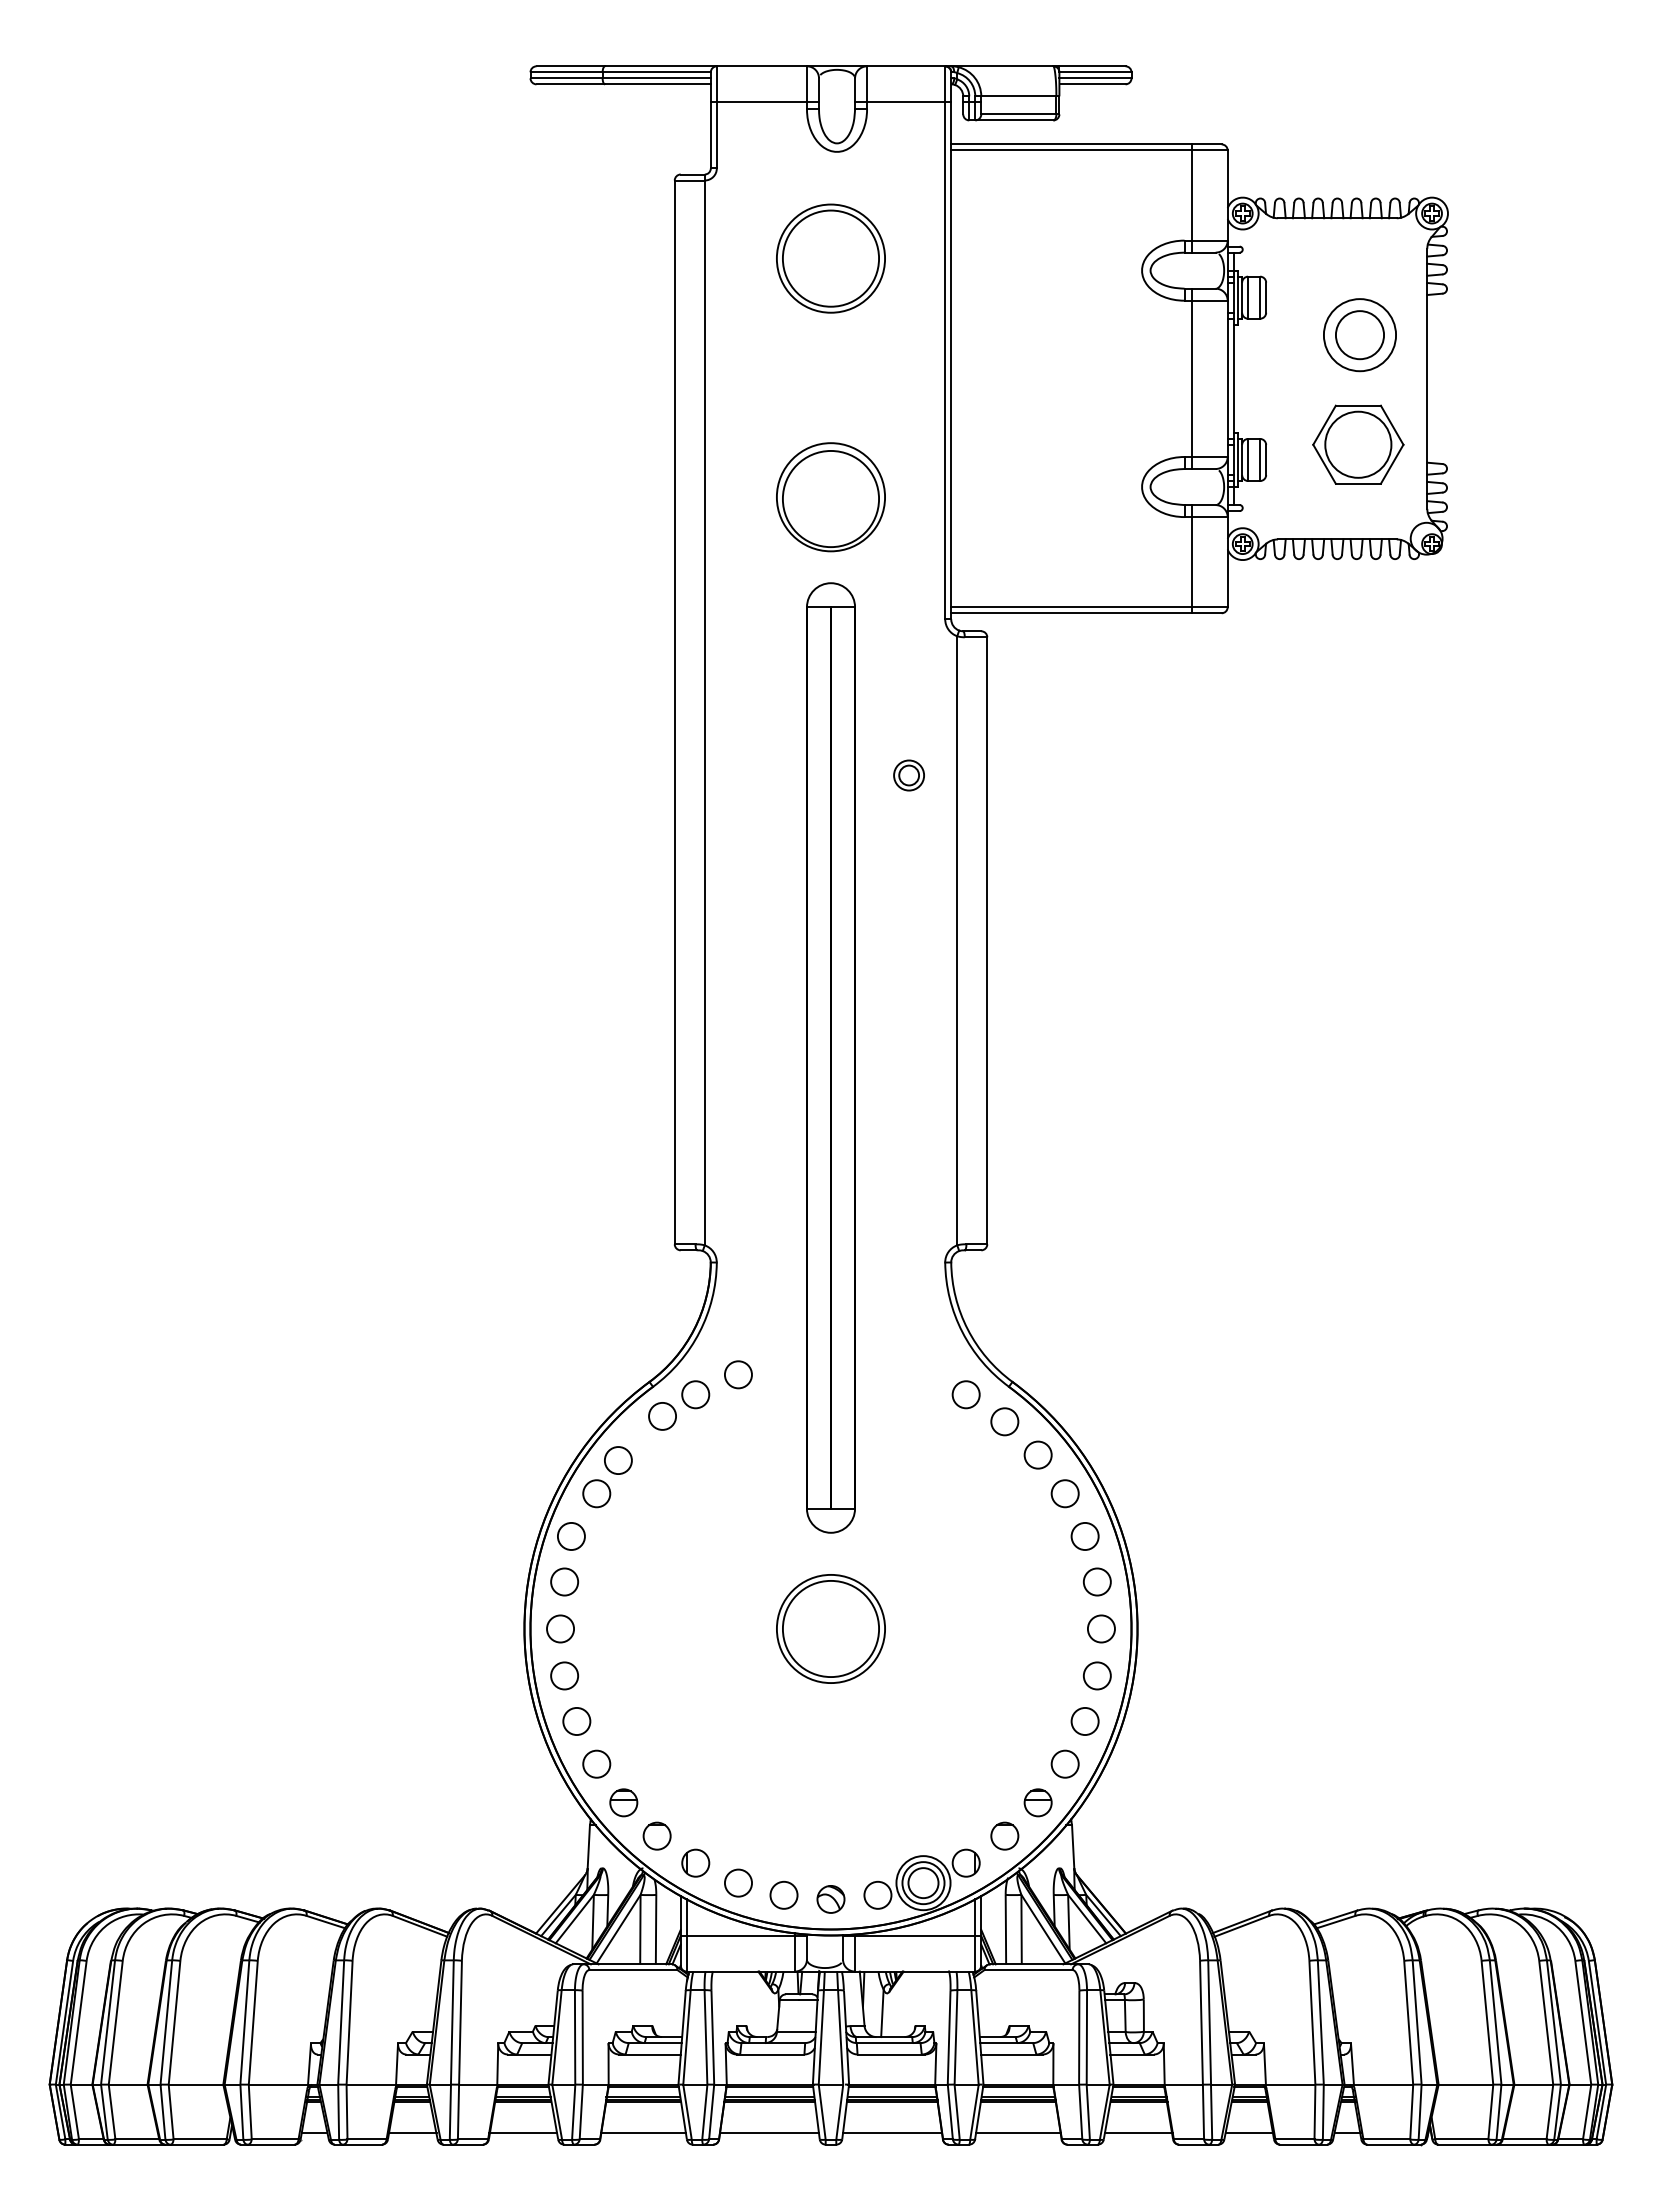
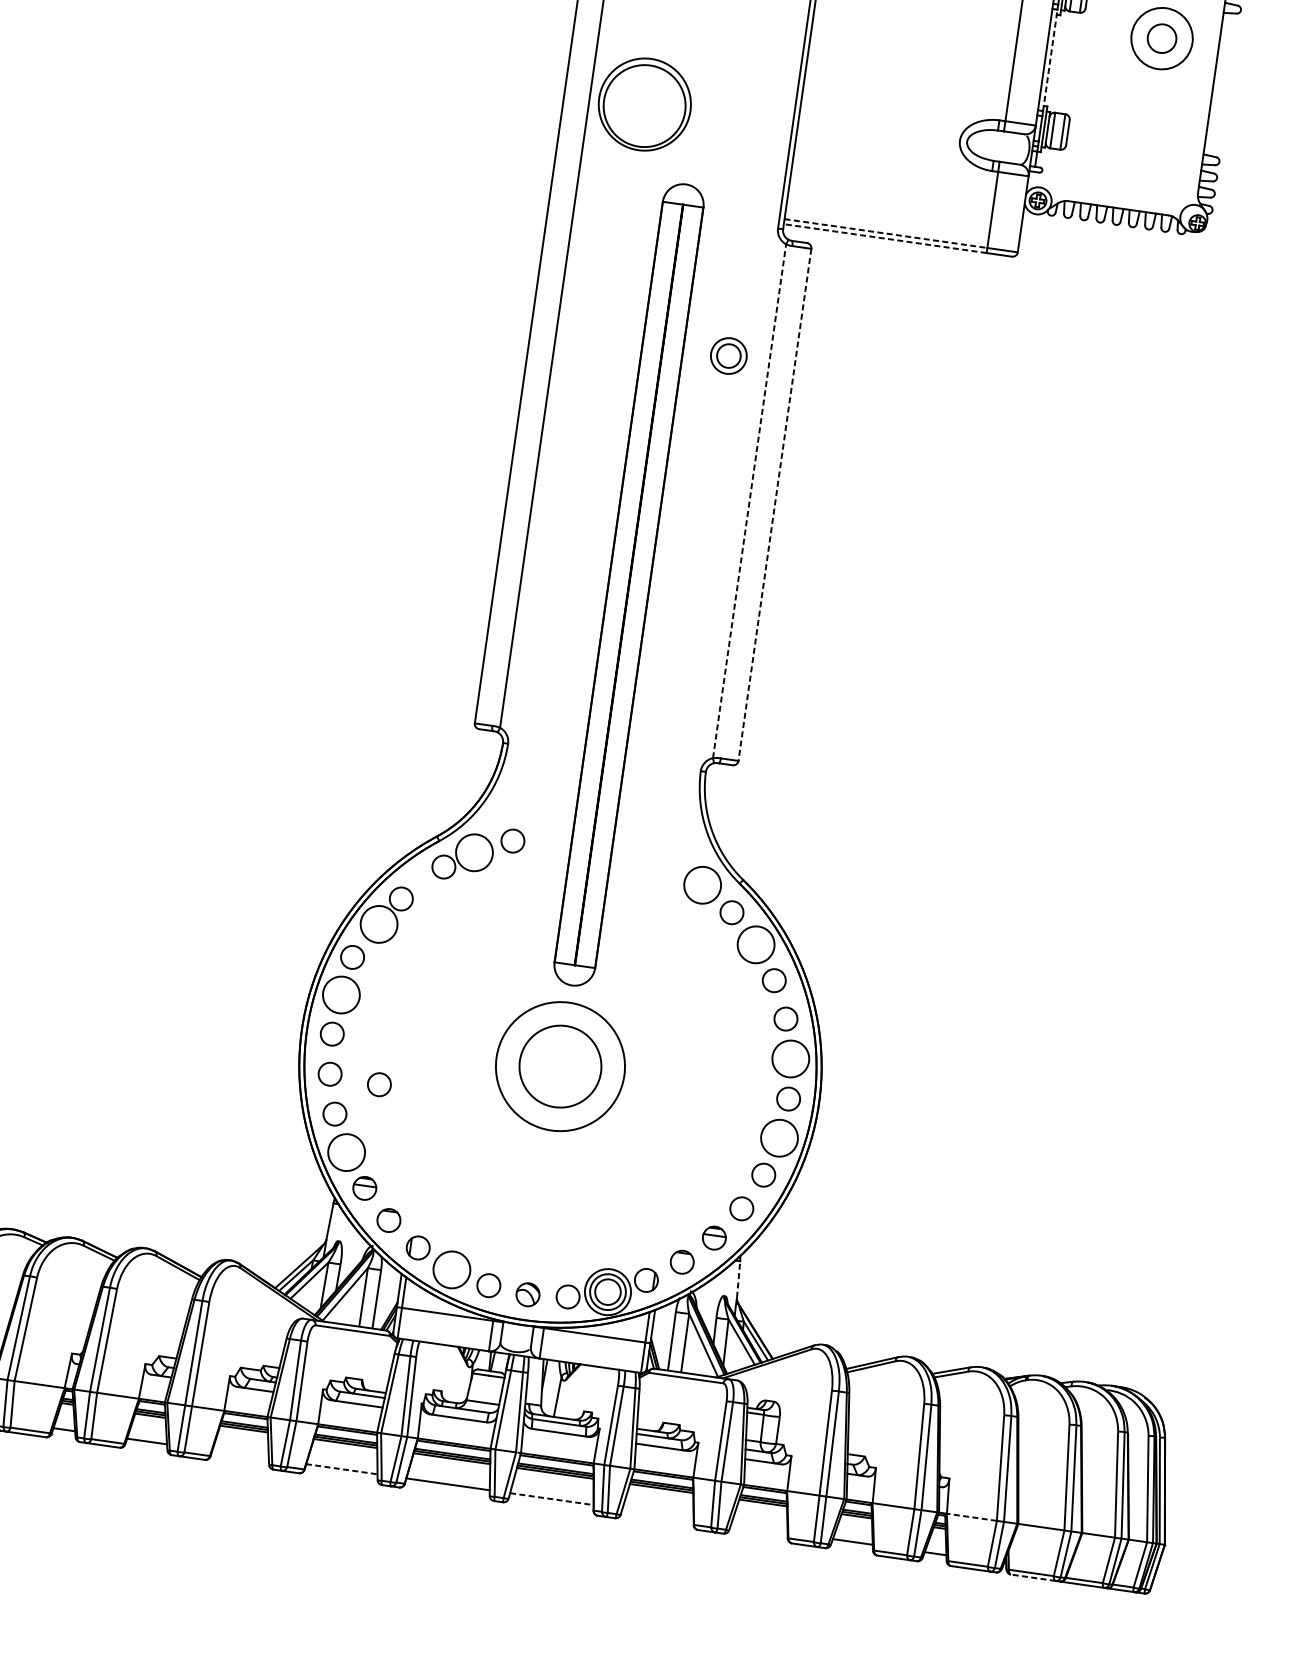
circle: (1359, 335) -> (1161, 38), size x0.7
line: (1233, 378) -> (1050, 60), solid -> dashed
part: (1358, 444) -> (1147, 130), removed
part: (830, 497) -> (644, 104), moved
line: (1071, 607) -> (886, 233), solid -> dashed
line: (1070, 613) -> (884, 238), solid -> dashed
part: (908, 775) -> (728, 355), size x1.4
line: (957, 940) -> (749, 501), solid -> dashed
line: (987, 940) -> (775, 504), solid -> dashed
circle: (695, 1394) -> (474, 852), size x1.6
circle: (965, 1394) -> (702, 884), size x1.6
circle: (1037, 1454) -> (755, 944), size x1.6
circle: (596, 1493) -> (378, 924), size x1.6
circle: (564, 1581) -> (341, 994), size x1.6
circle: (1096, 1581) -> (790, 1058), size x1.6
circle: (830, 1628) -> (560, 1066), size x1.4
circle: (1096, 1675) -> (778, 1137), size x1.6
circle: (623, 1679) -> (379, 1084), added
circle: (596, 1763) -> (346, 1151), size x1.6
line: (1073, 1846) -> (738, 1279), solid -> dashed
circle: (738, 1882) -> (452, 1269), size x1.6
line: (1383, 2084) -> (971, 1517), solid -> dashed
line: (522, 2132) -> (239, 1454), removed
line: (643, 2132) -> (341, 1468), solid -> dashed
line: (892, 2132) -> (551, 1498), solid -> dashed
line: (1018, 2132) -> (658, 1513), removed
line: (1138, 2132) -> (759, 1528), removed
line: (1464, 2144) -> (1033, 1577), solid -> dashed

